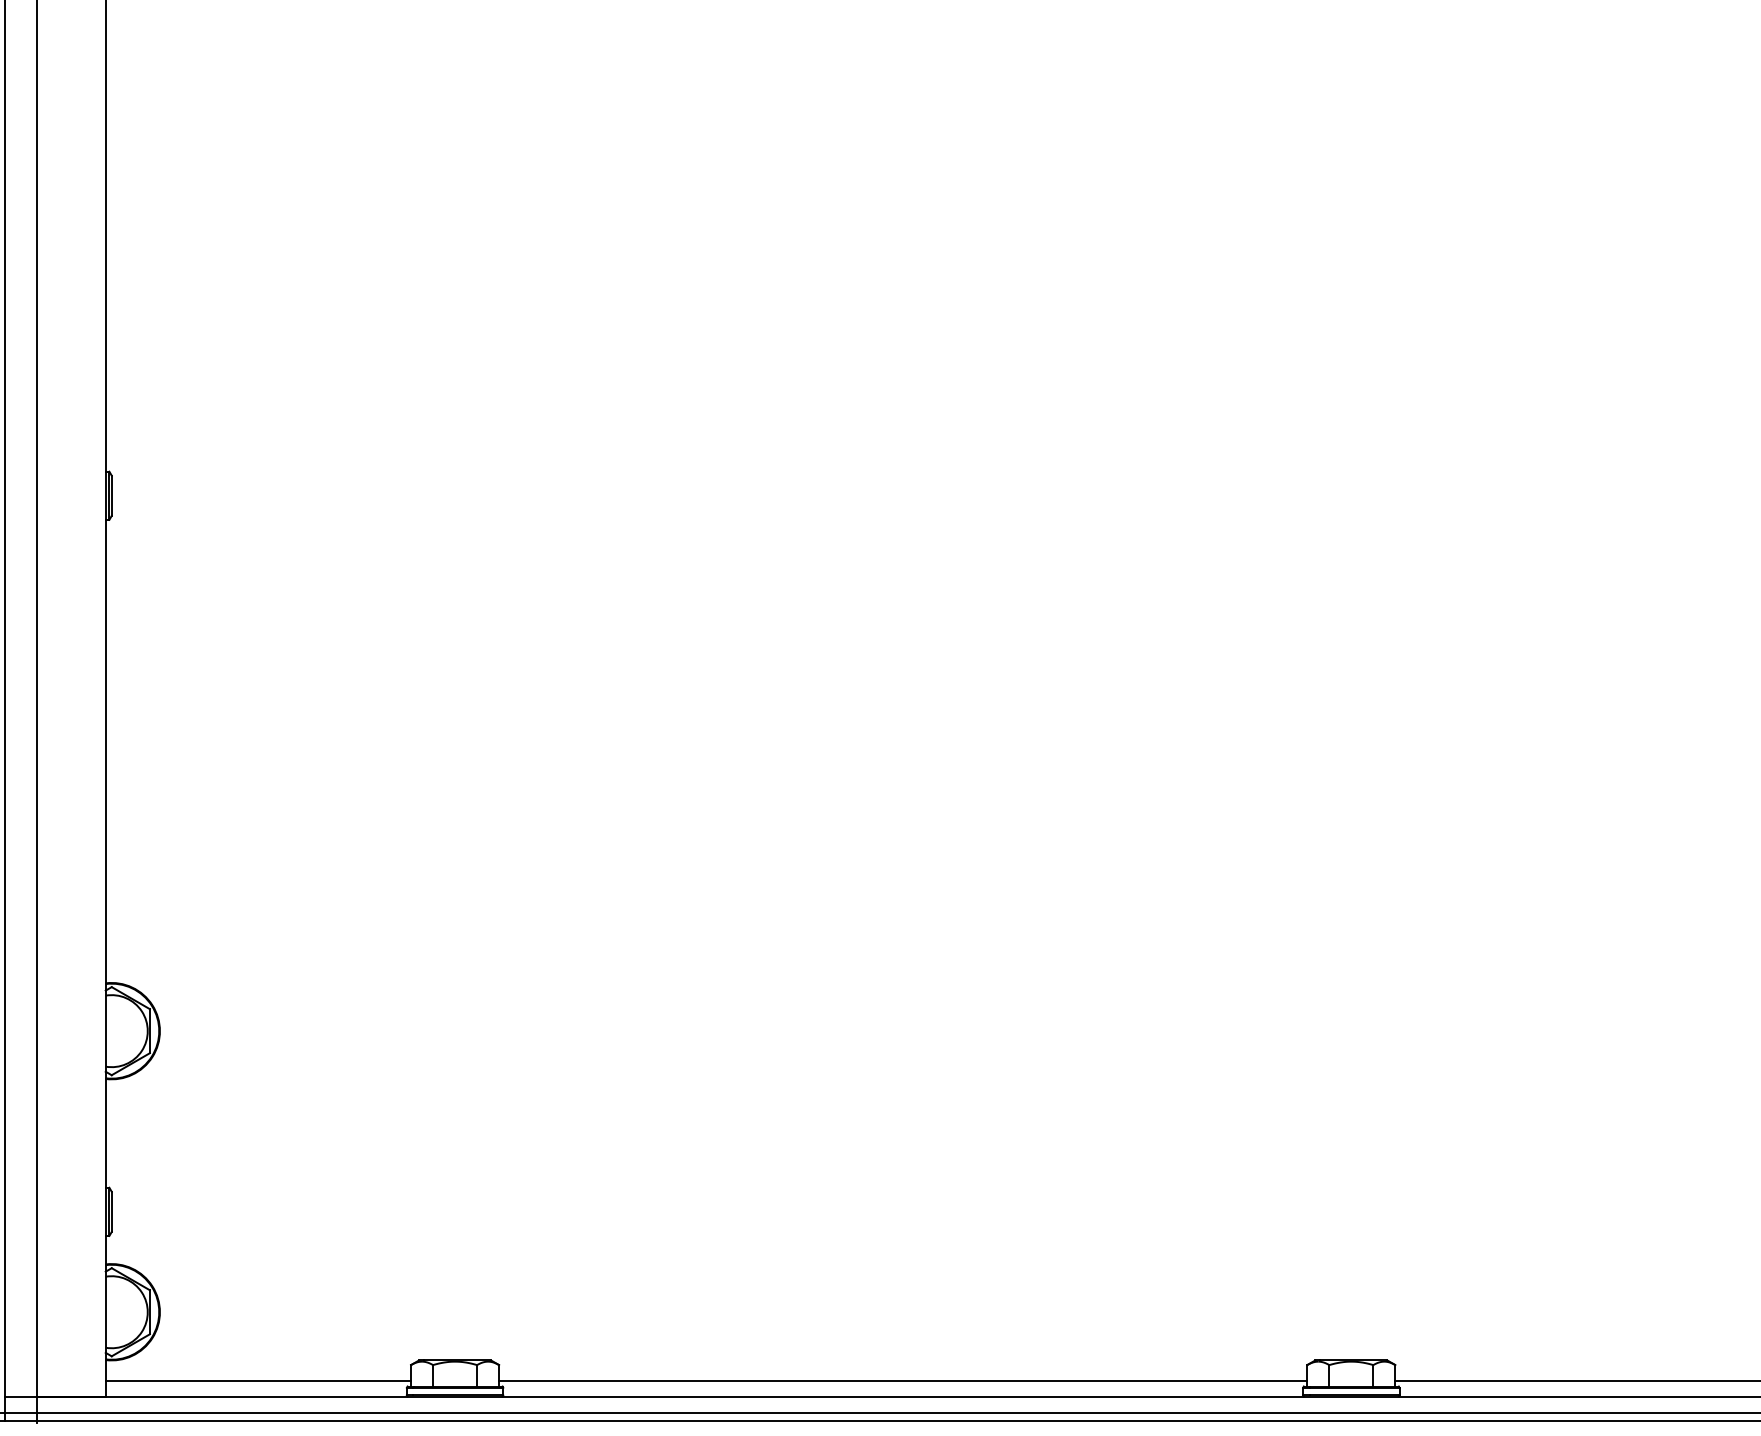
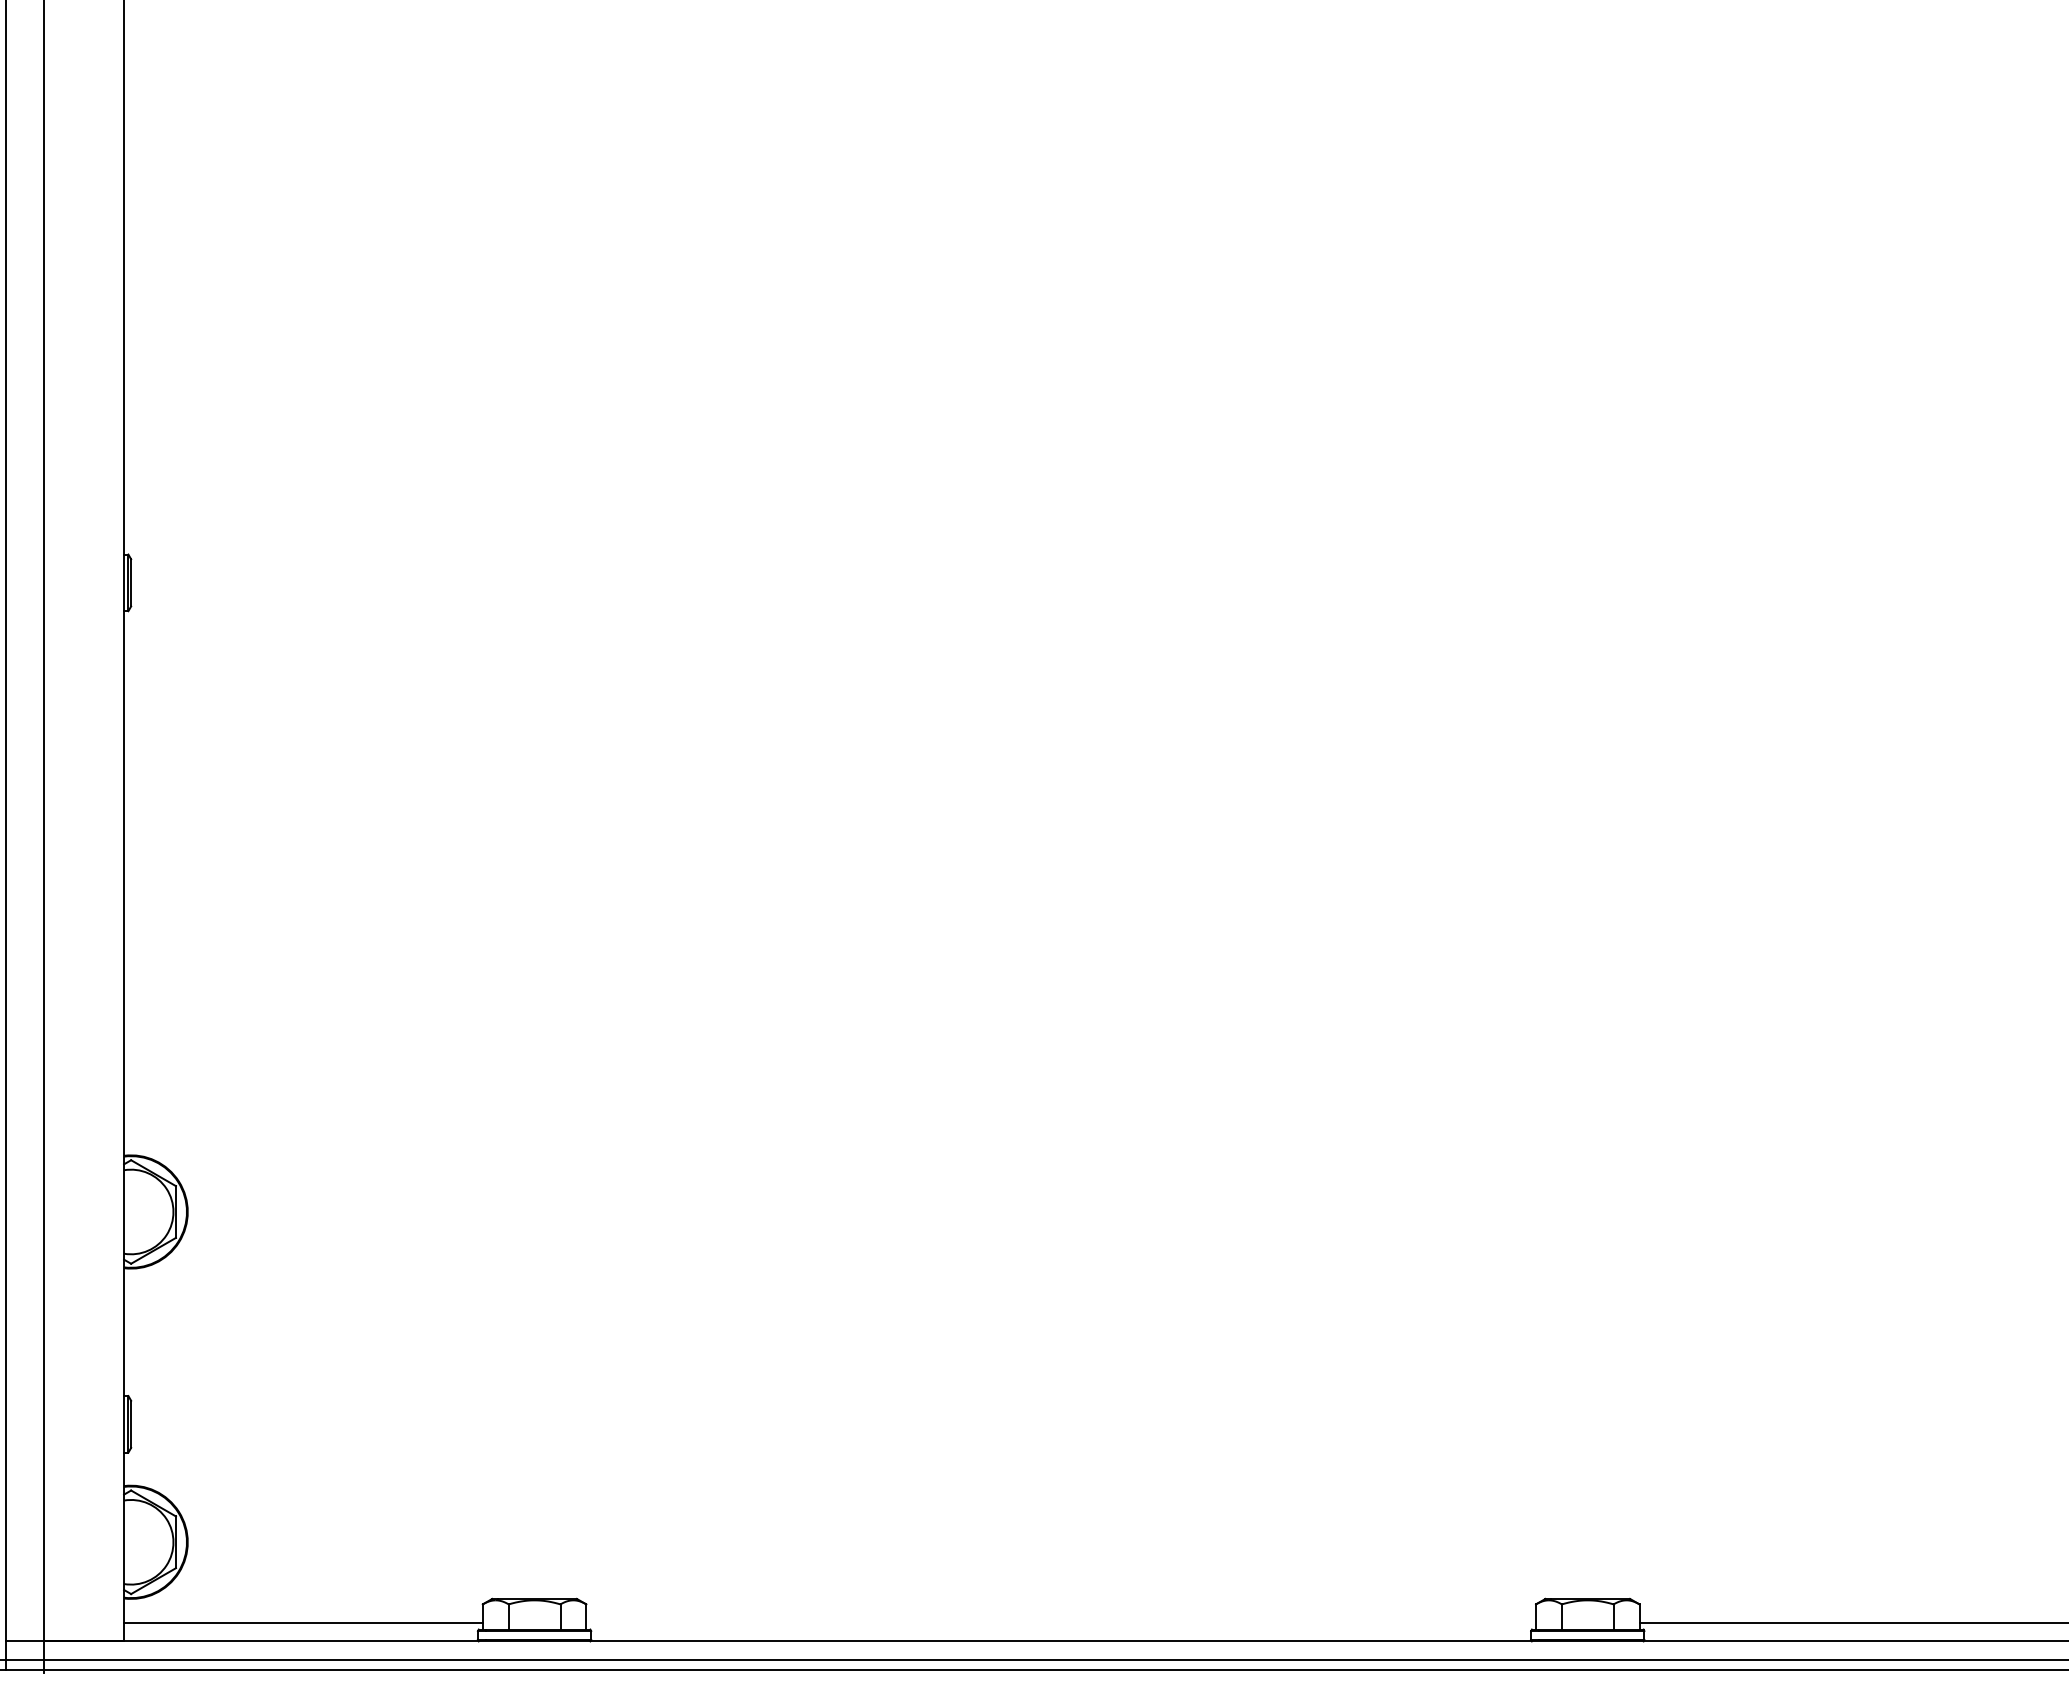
line: (903, 1380) -> (1061, 1622), removed

